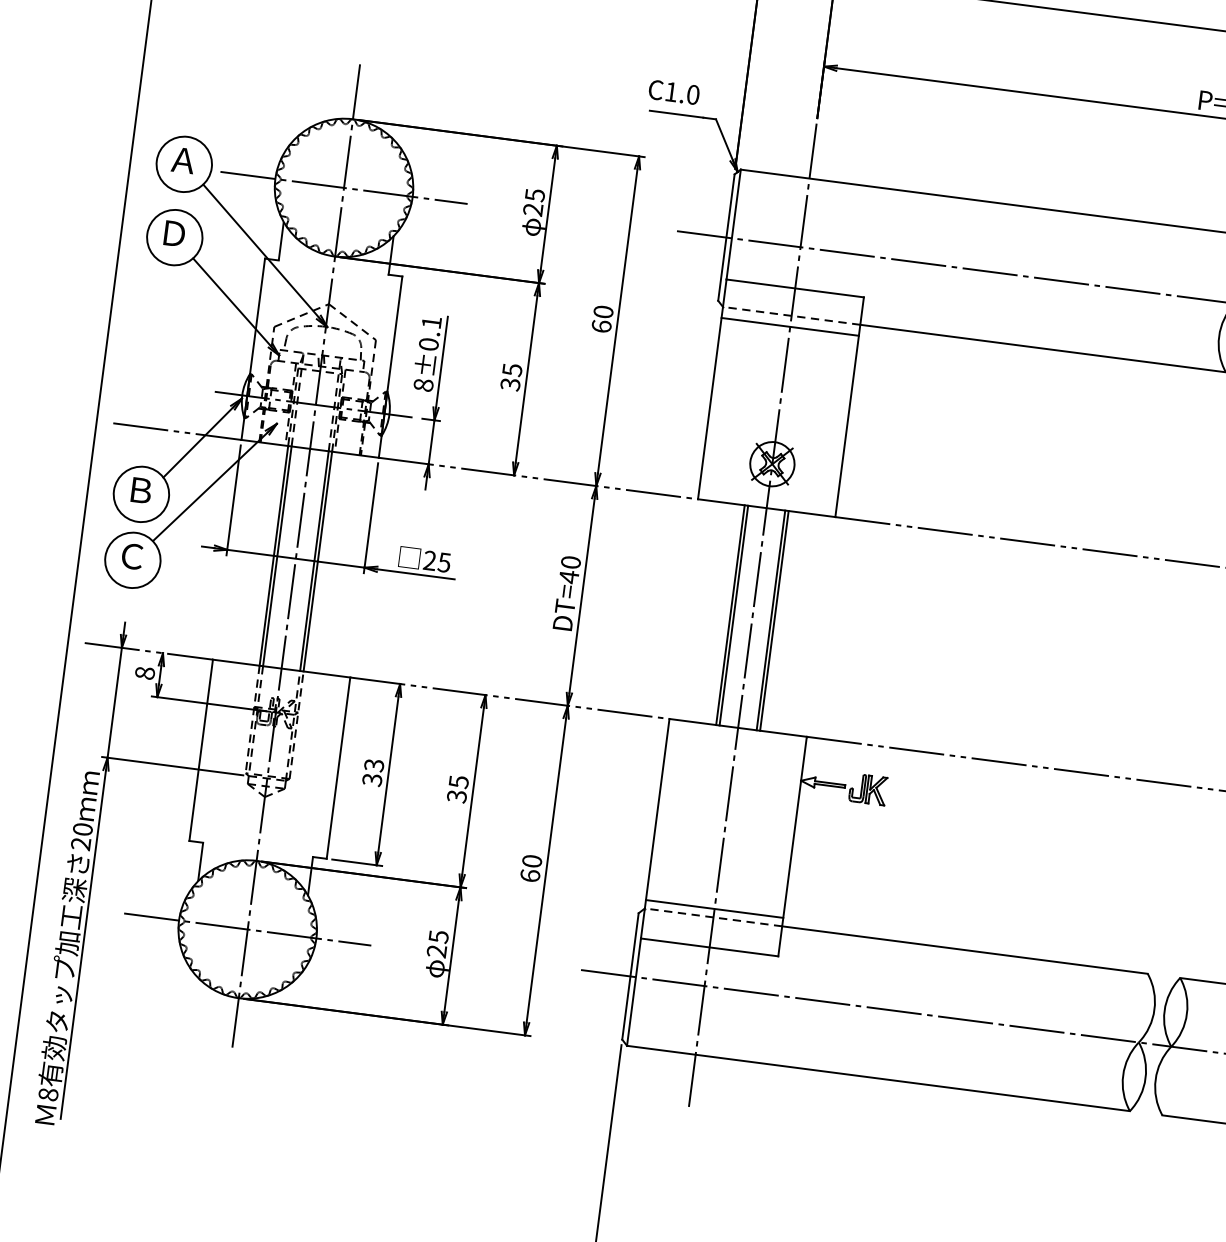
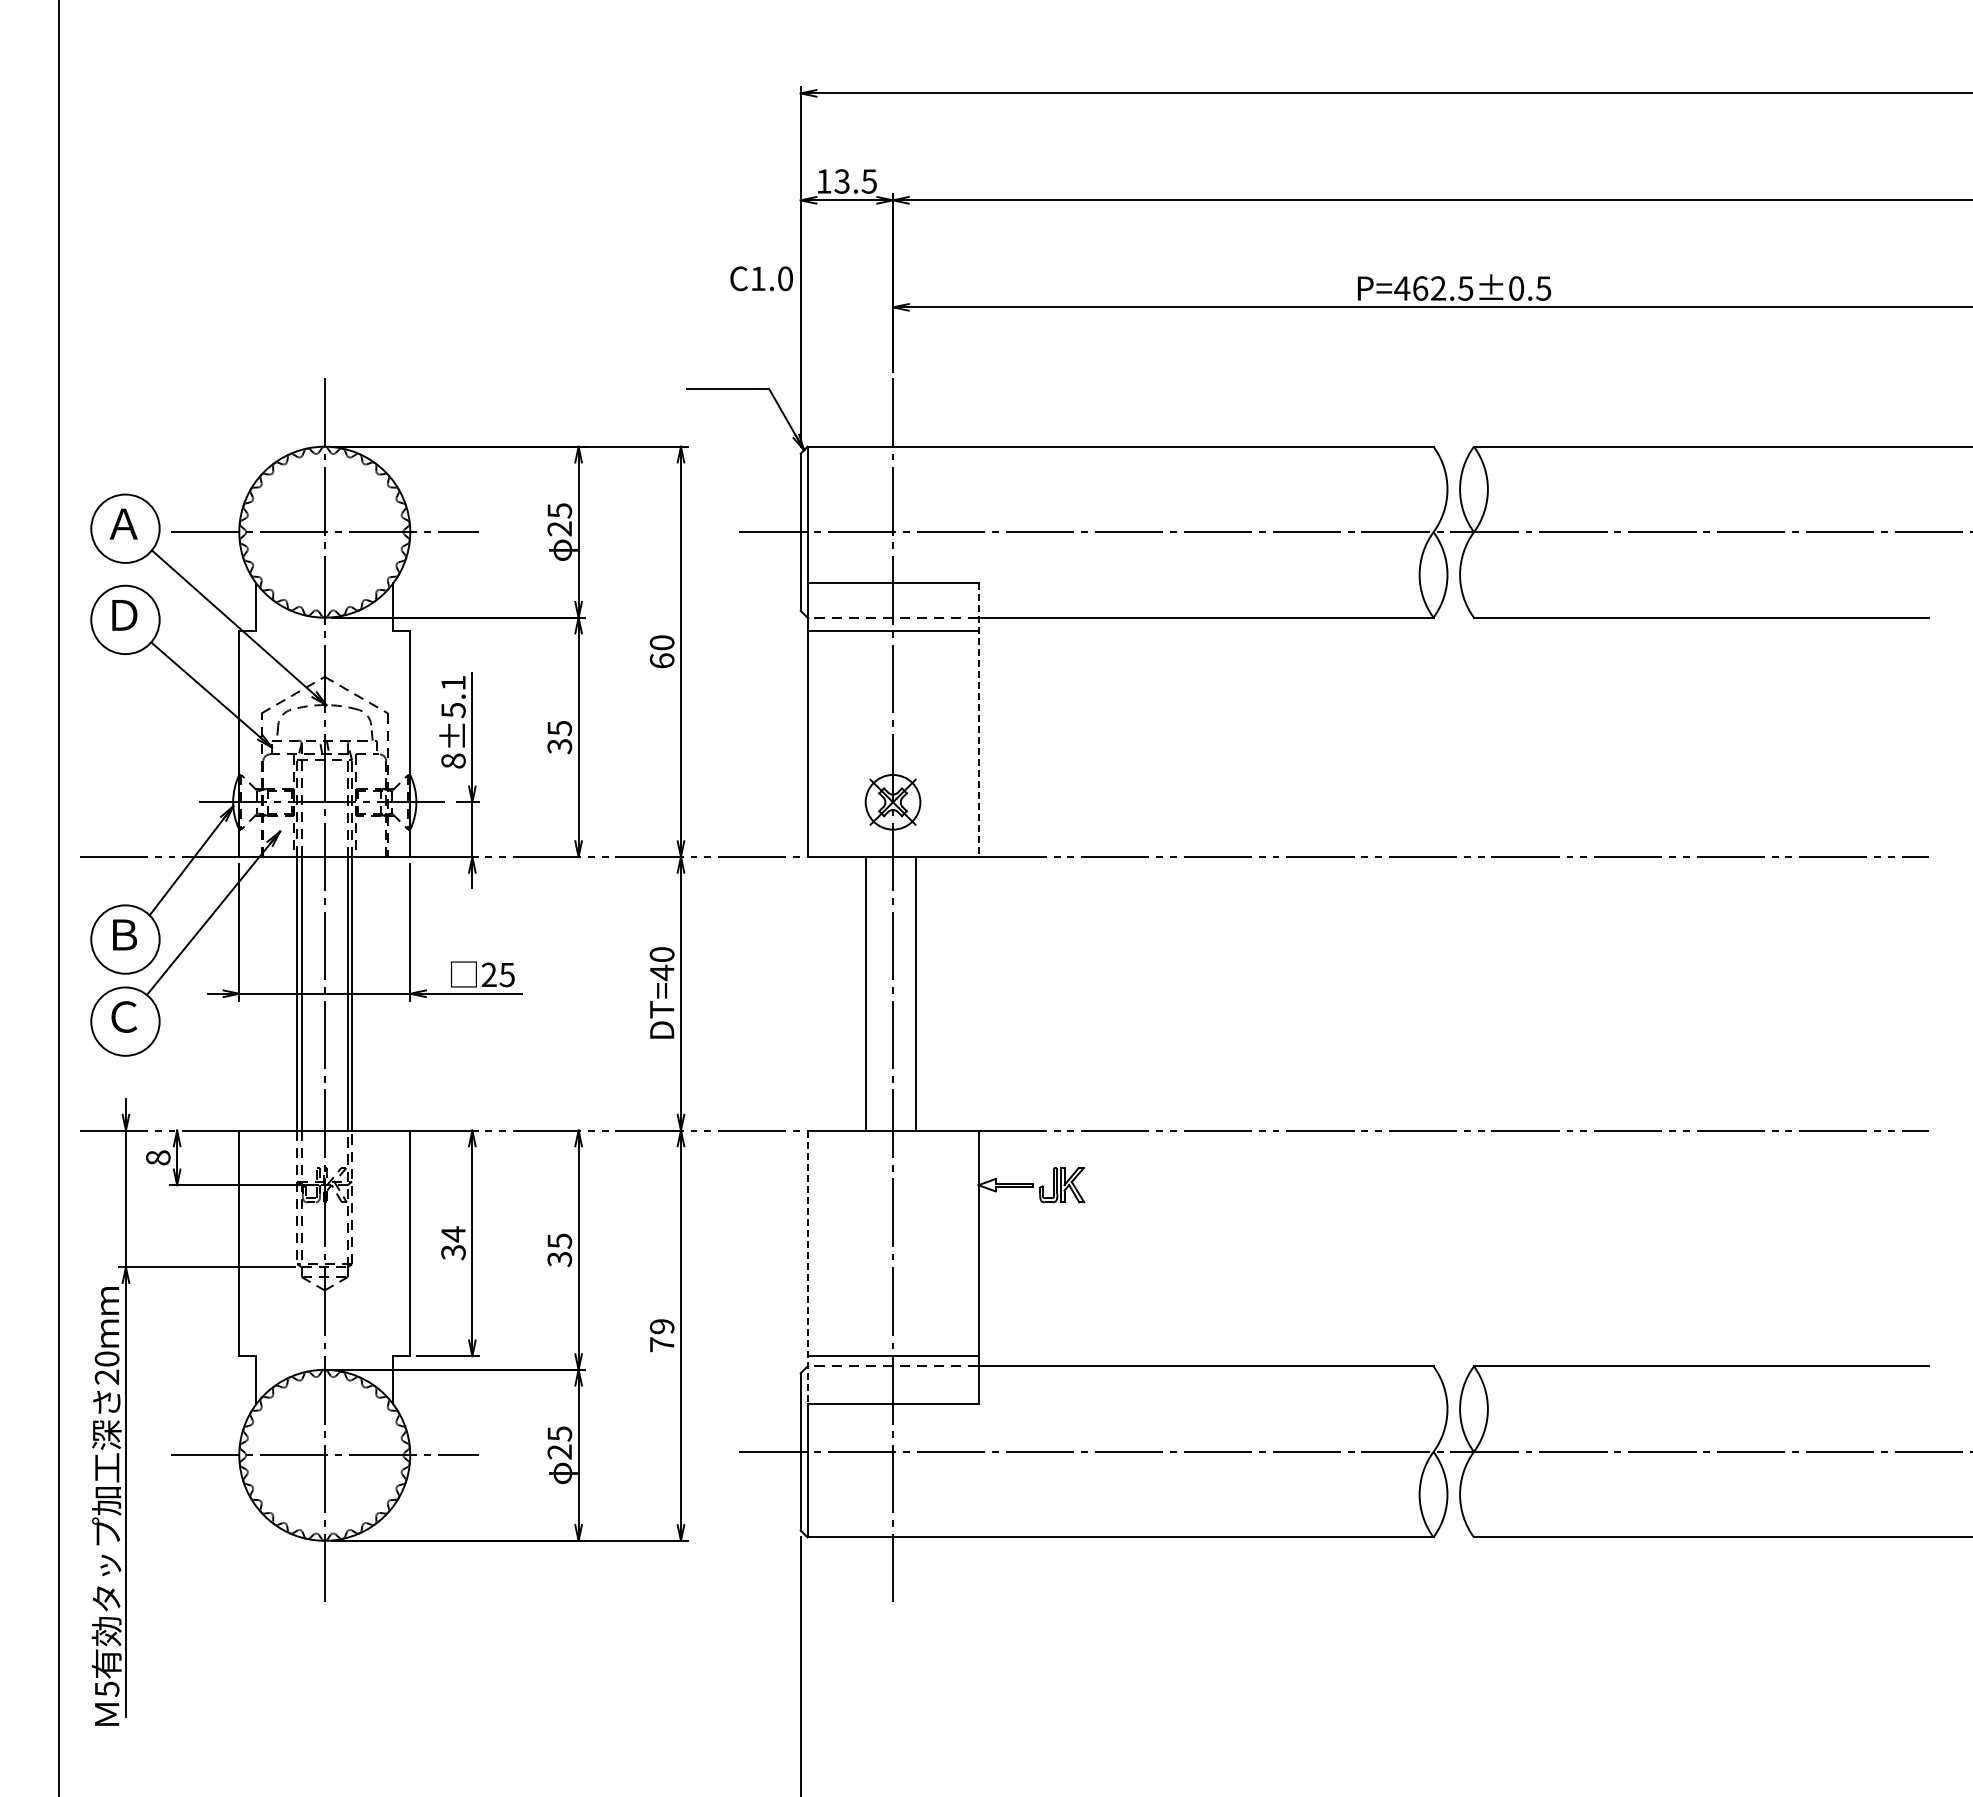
text: (674, 92) -> (761, 278), moved
text: (428, 344) -> (453, 710), 8±0.1 -> 8±5.1
line: (849, 407) -> (978, 720), solid -> dashed
line: (733, 615) -> (869, 993), removed
line: (774, 620) -> (920, 993), removed
text: (374, 765) -> (453, 1234), 33 -> 34
line: (655, 829) -> (807, 1267), solid -> dashed
text: (530, 868) -> (661, 1335), 60 -> 79
text: (47, 1094) -> (106, 1689), 8 -> 5

